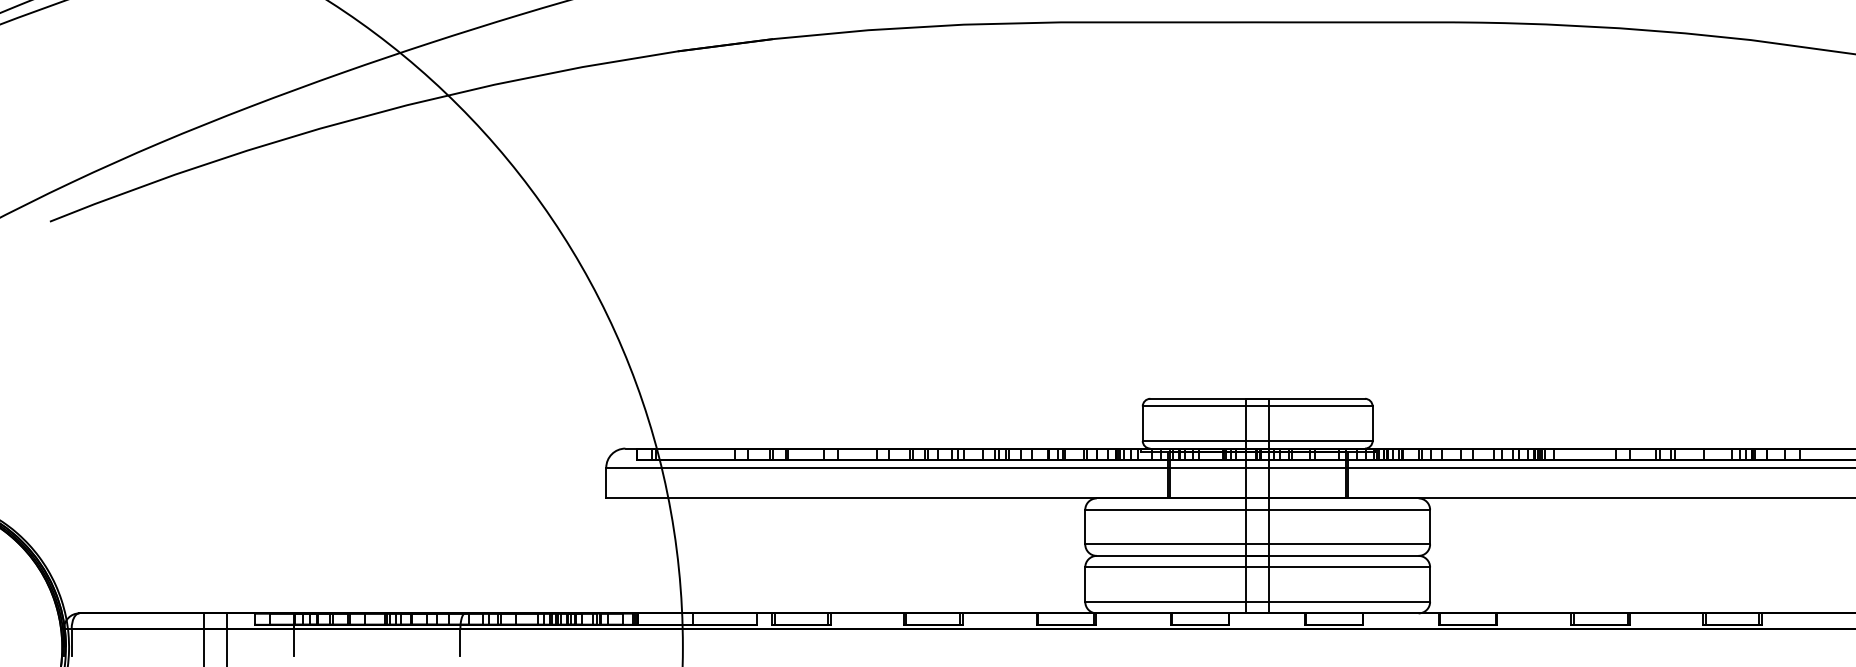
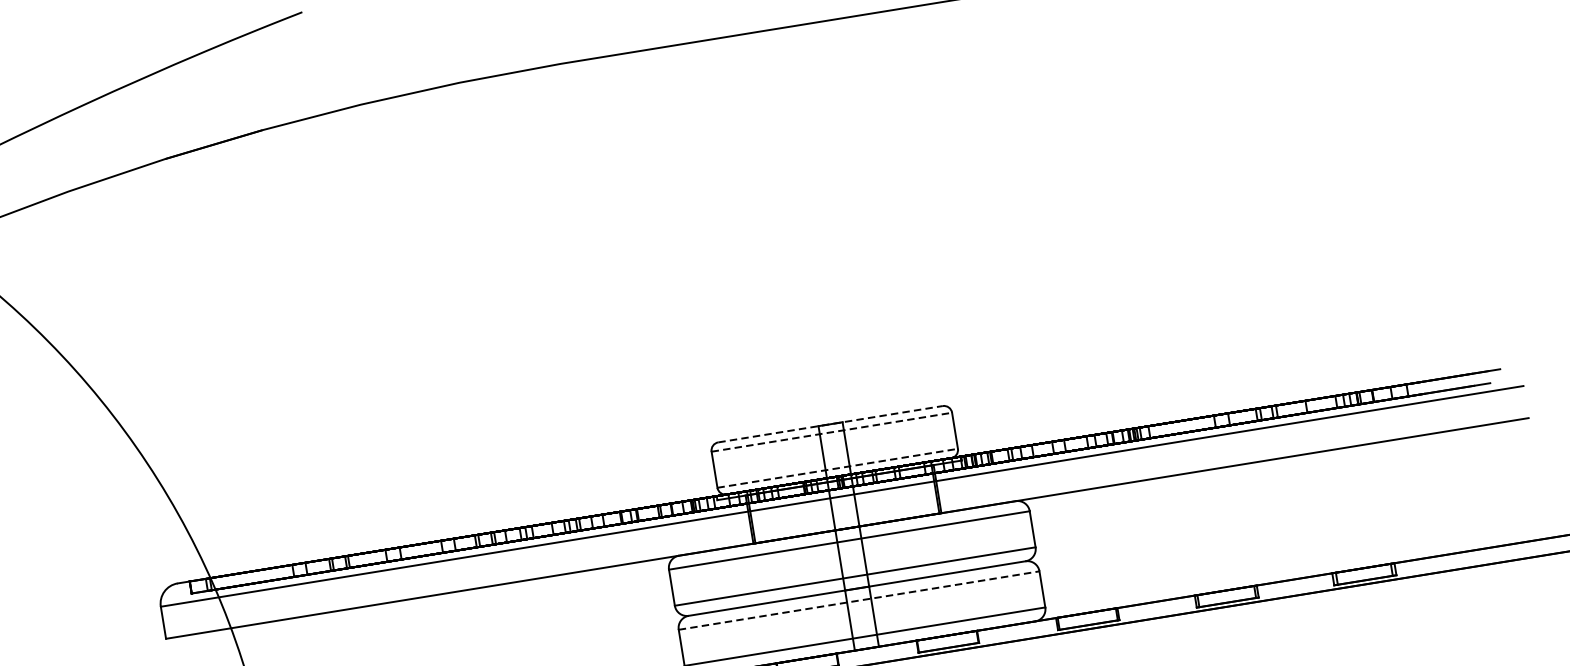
line: (1258, 398) -> (831, 423), solid -> dashed
line: (1257, 406) -> (831, 432), solid -> dashed
line: (1257, 440) -> (837, 467), solid -> dashed
line: (1258, 567) -> (859, 600), solid -> dashed

